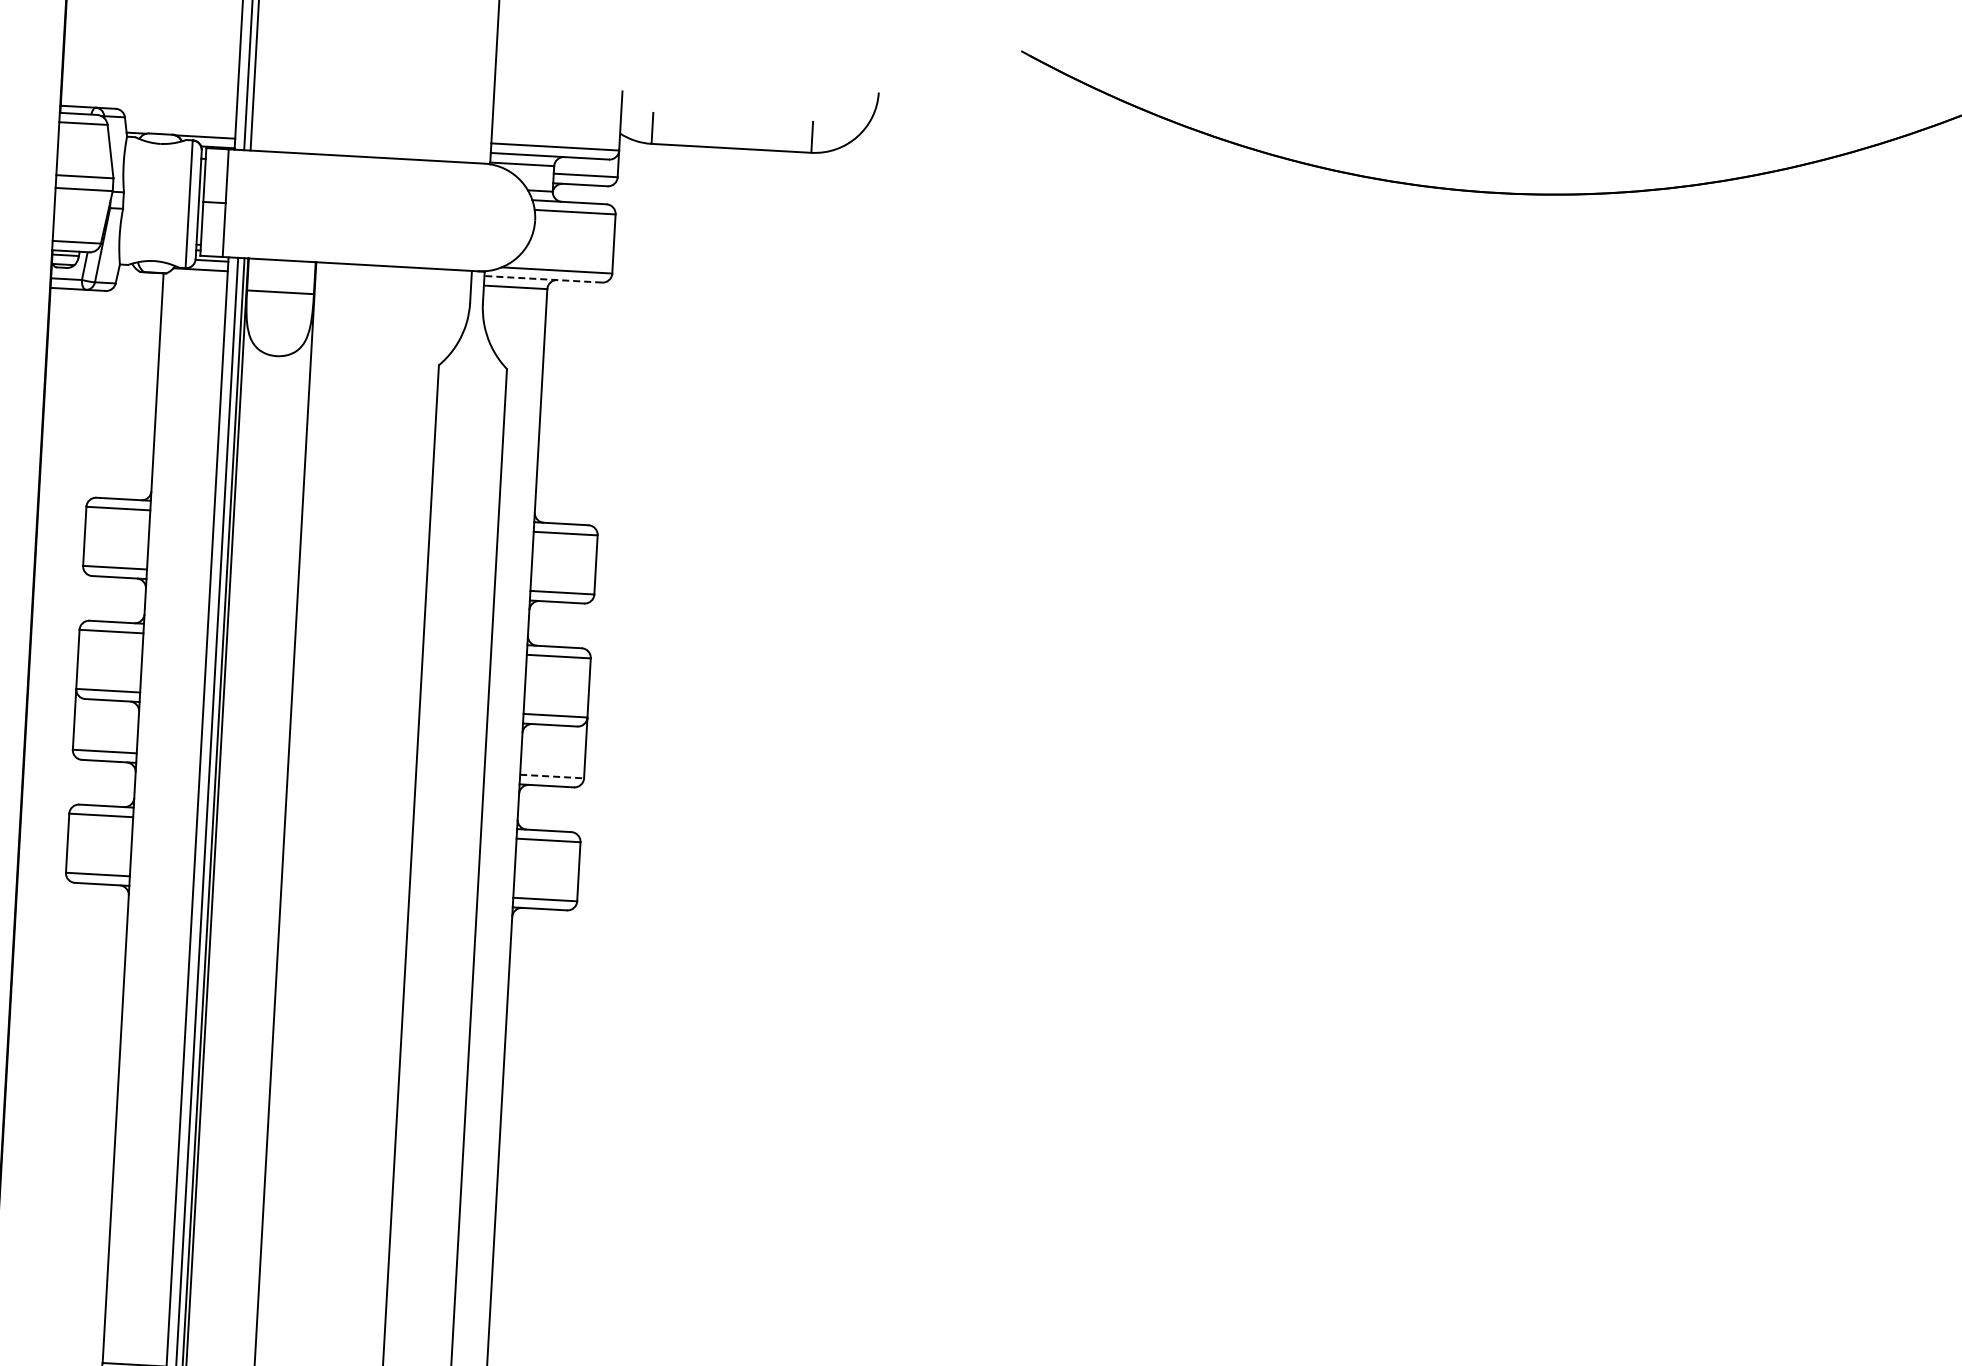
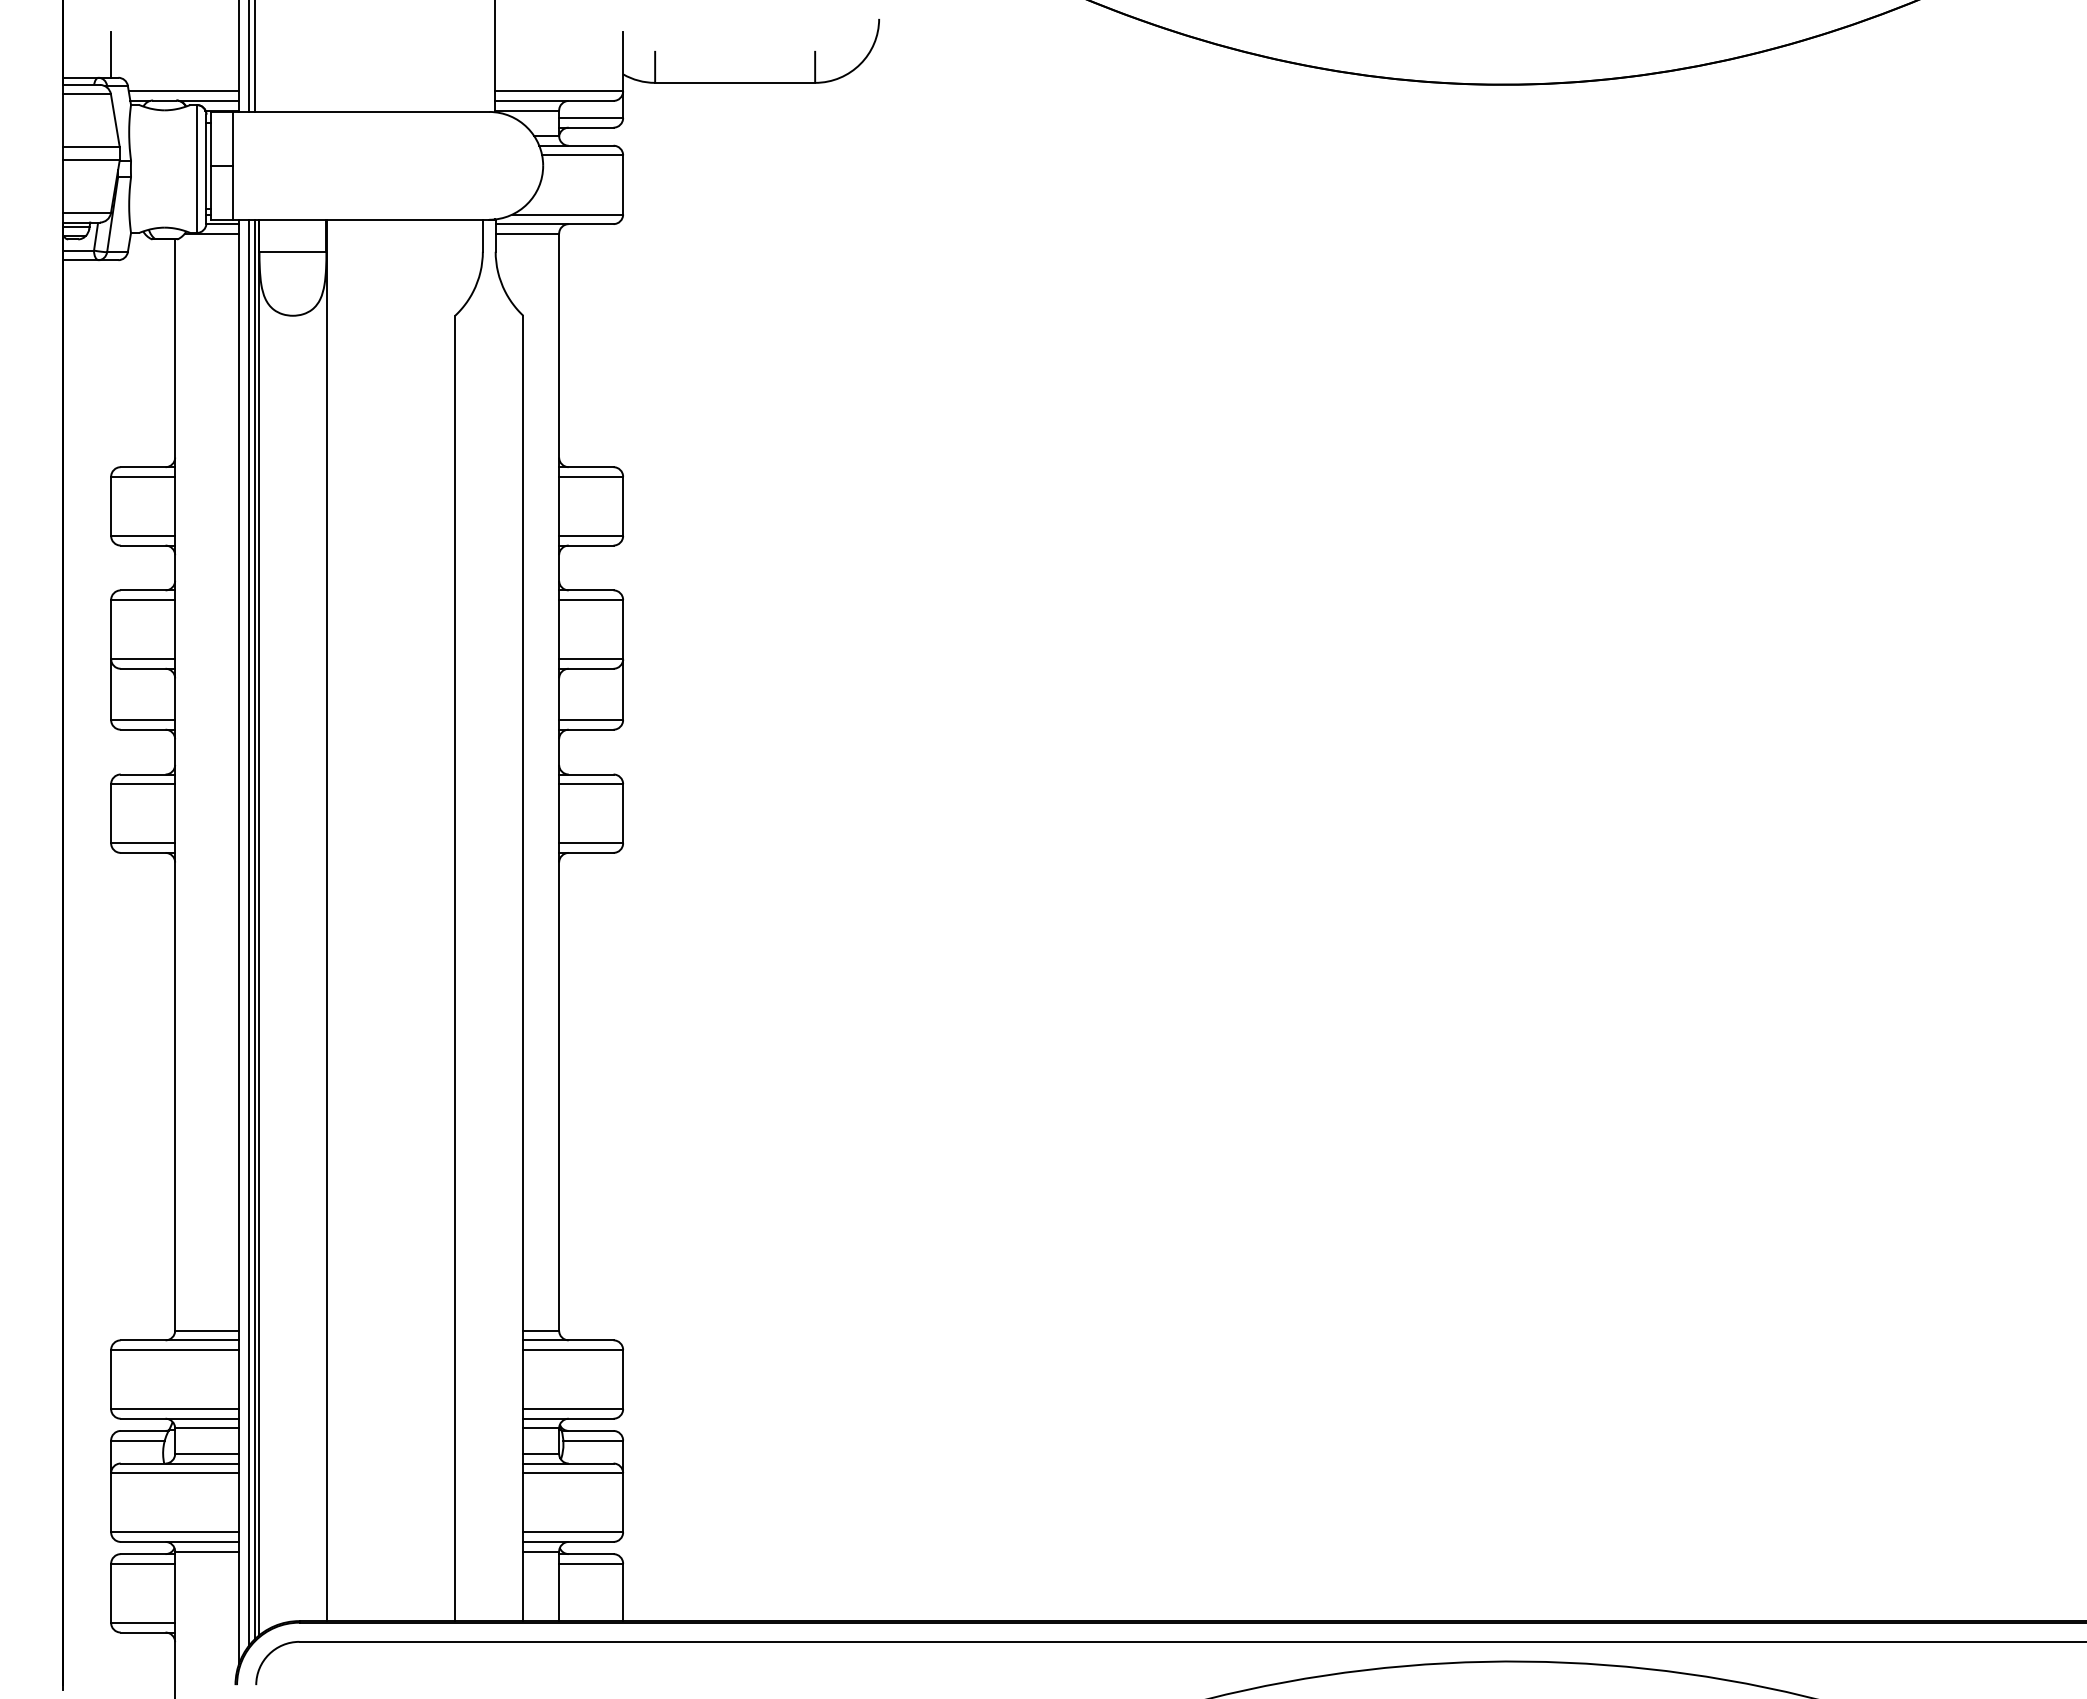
line: (110, 85) -> (111, 54), added
line: (180, 126) -> (183, 91), added
line: (543, 279) -> (554, 224), dashed -> solid
line: (552, 776) -> (591, 720), dashed -> solid

